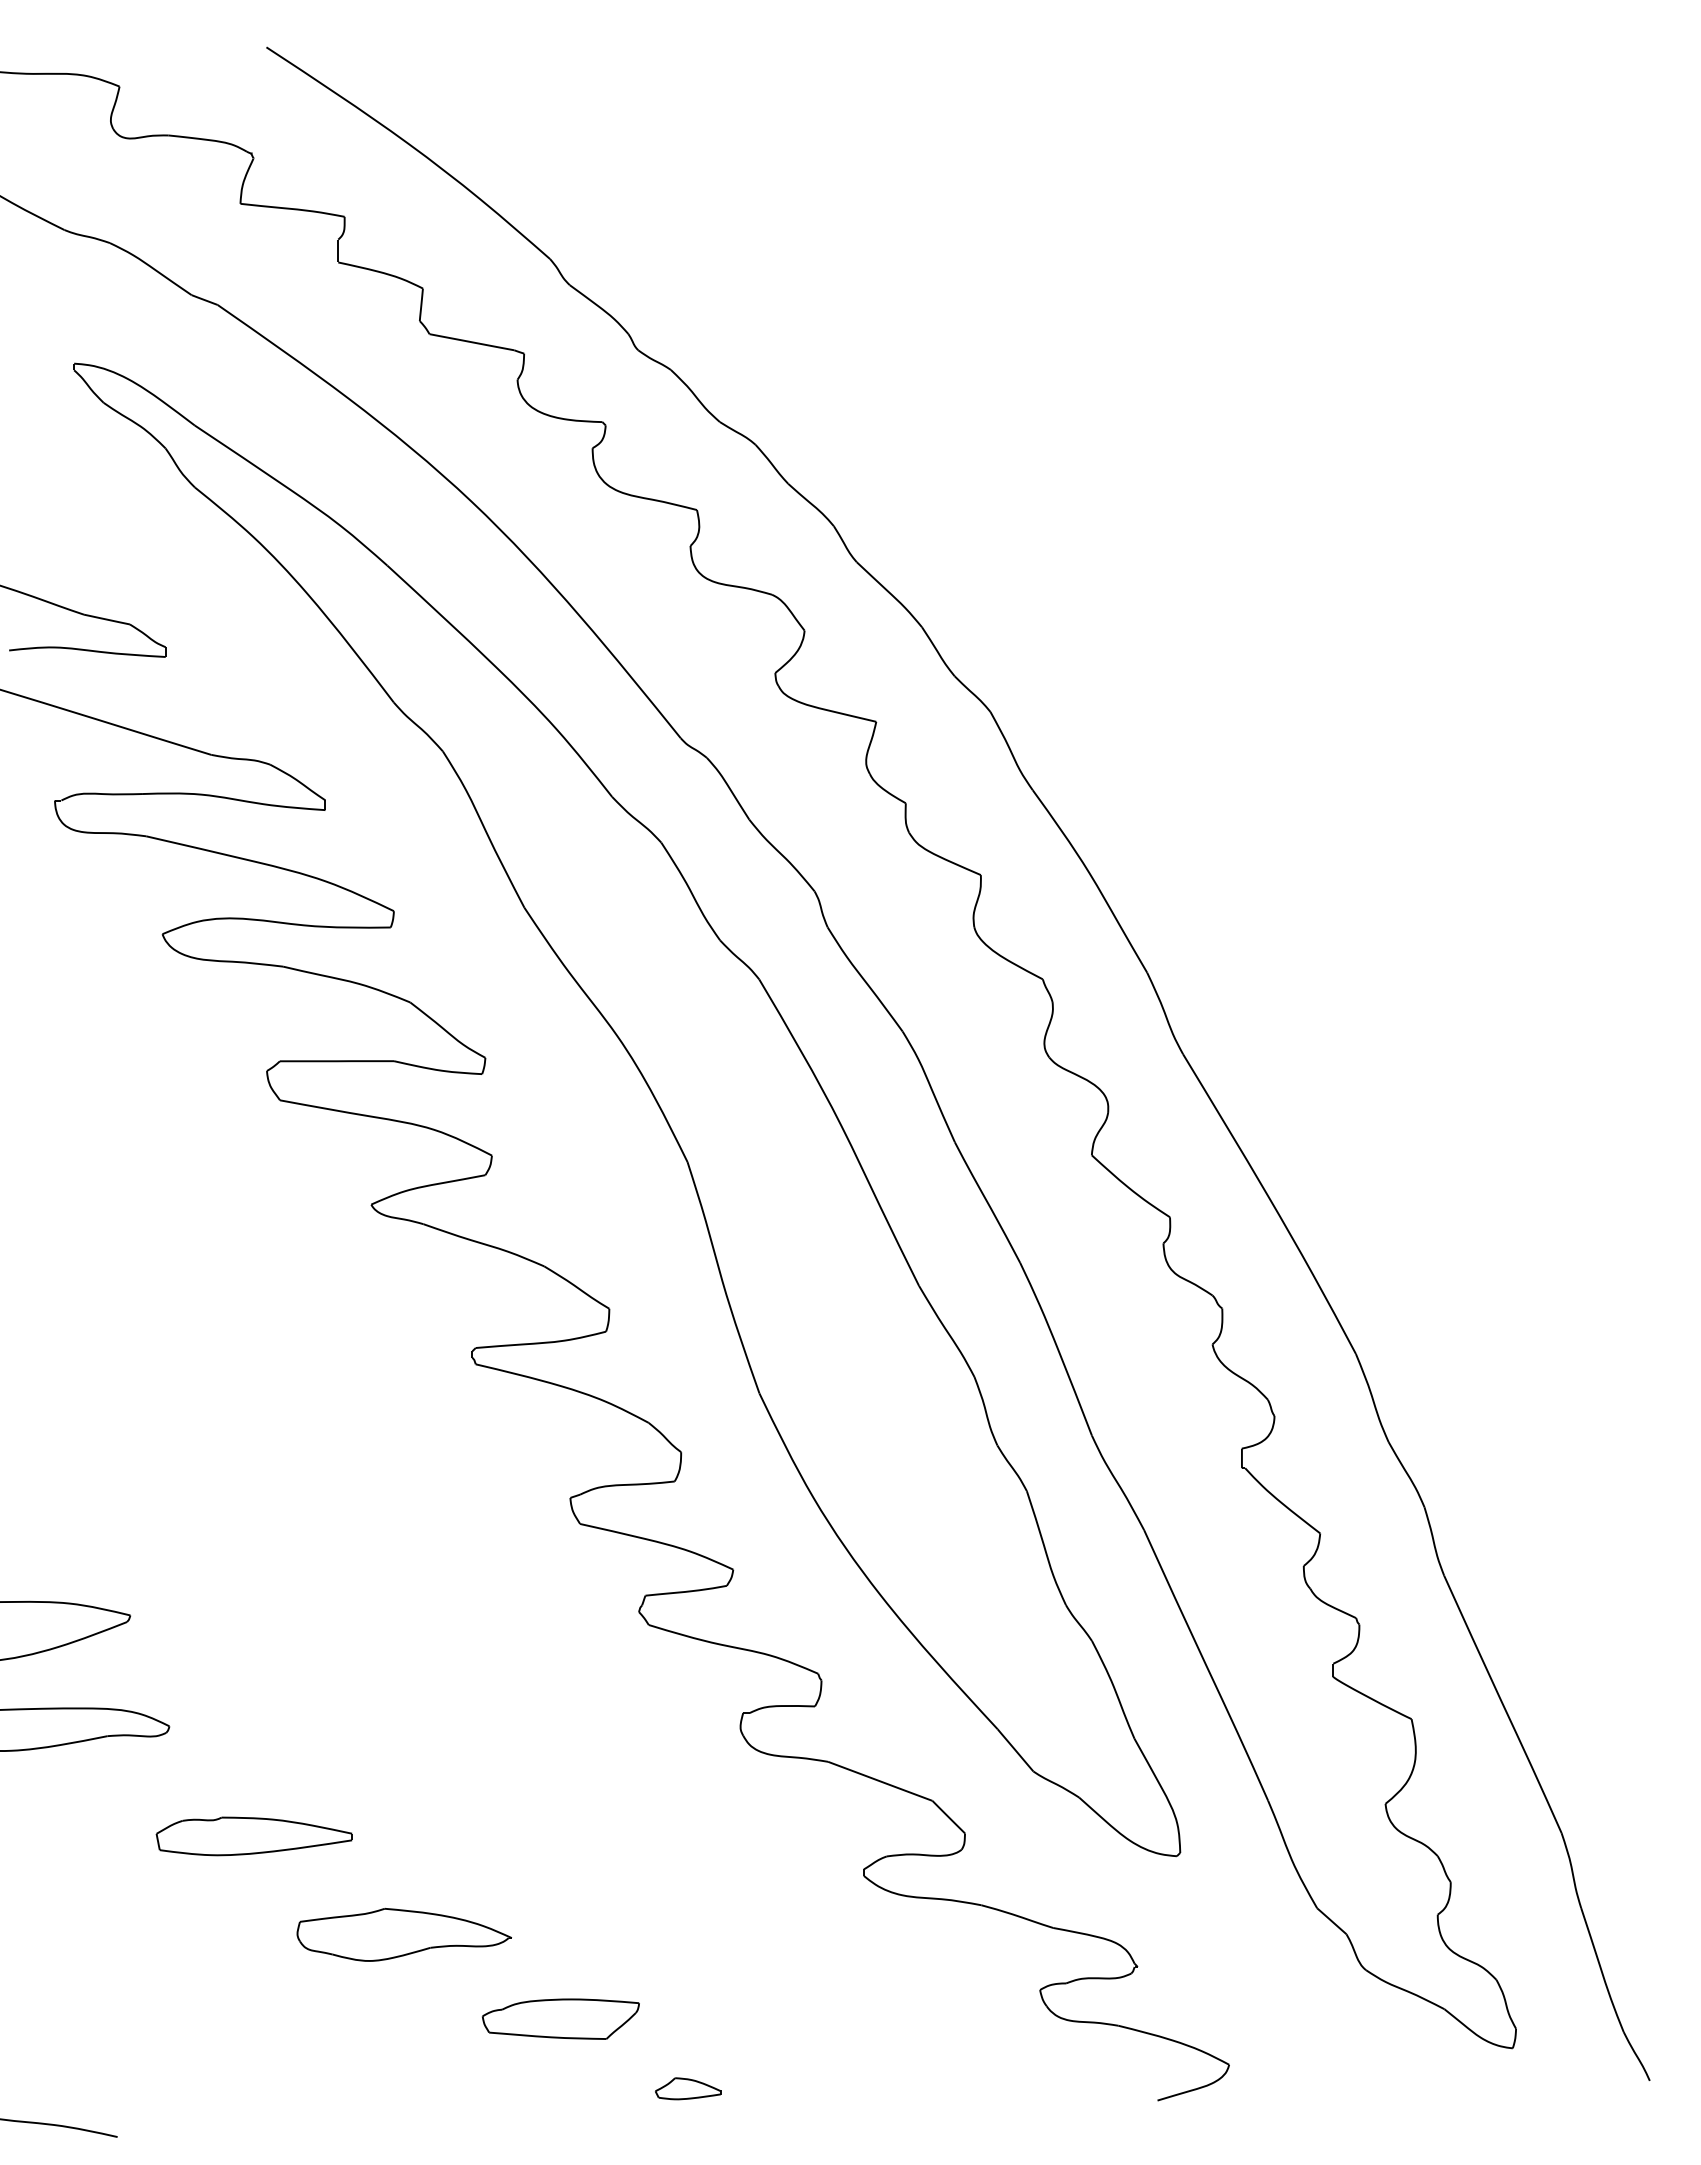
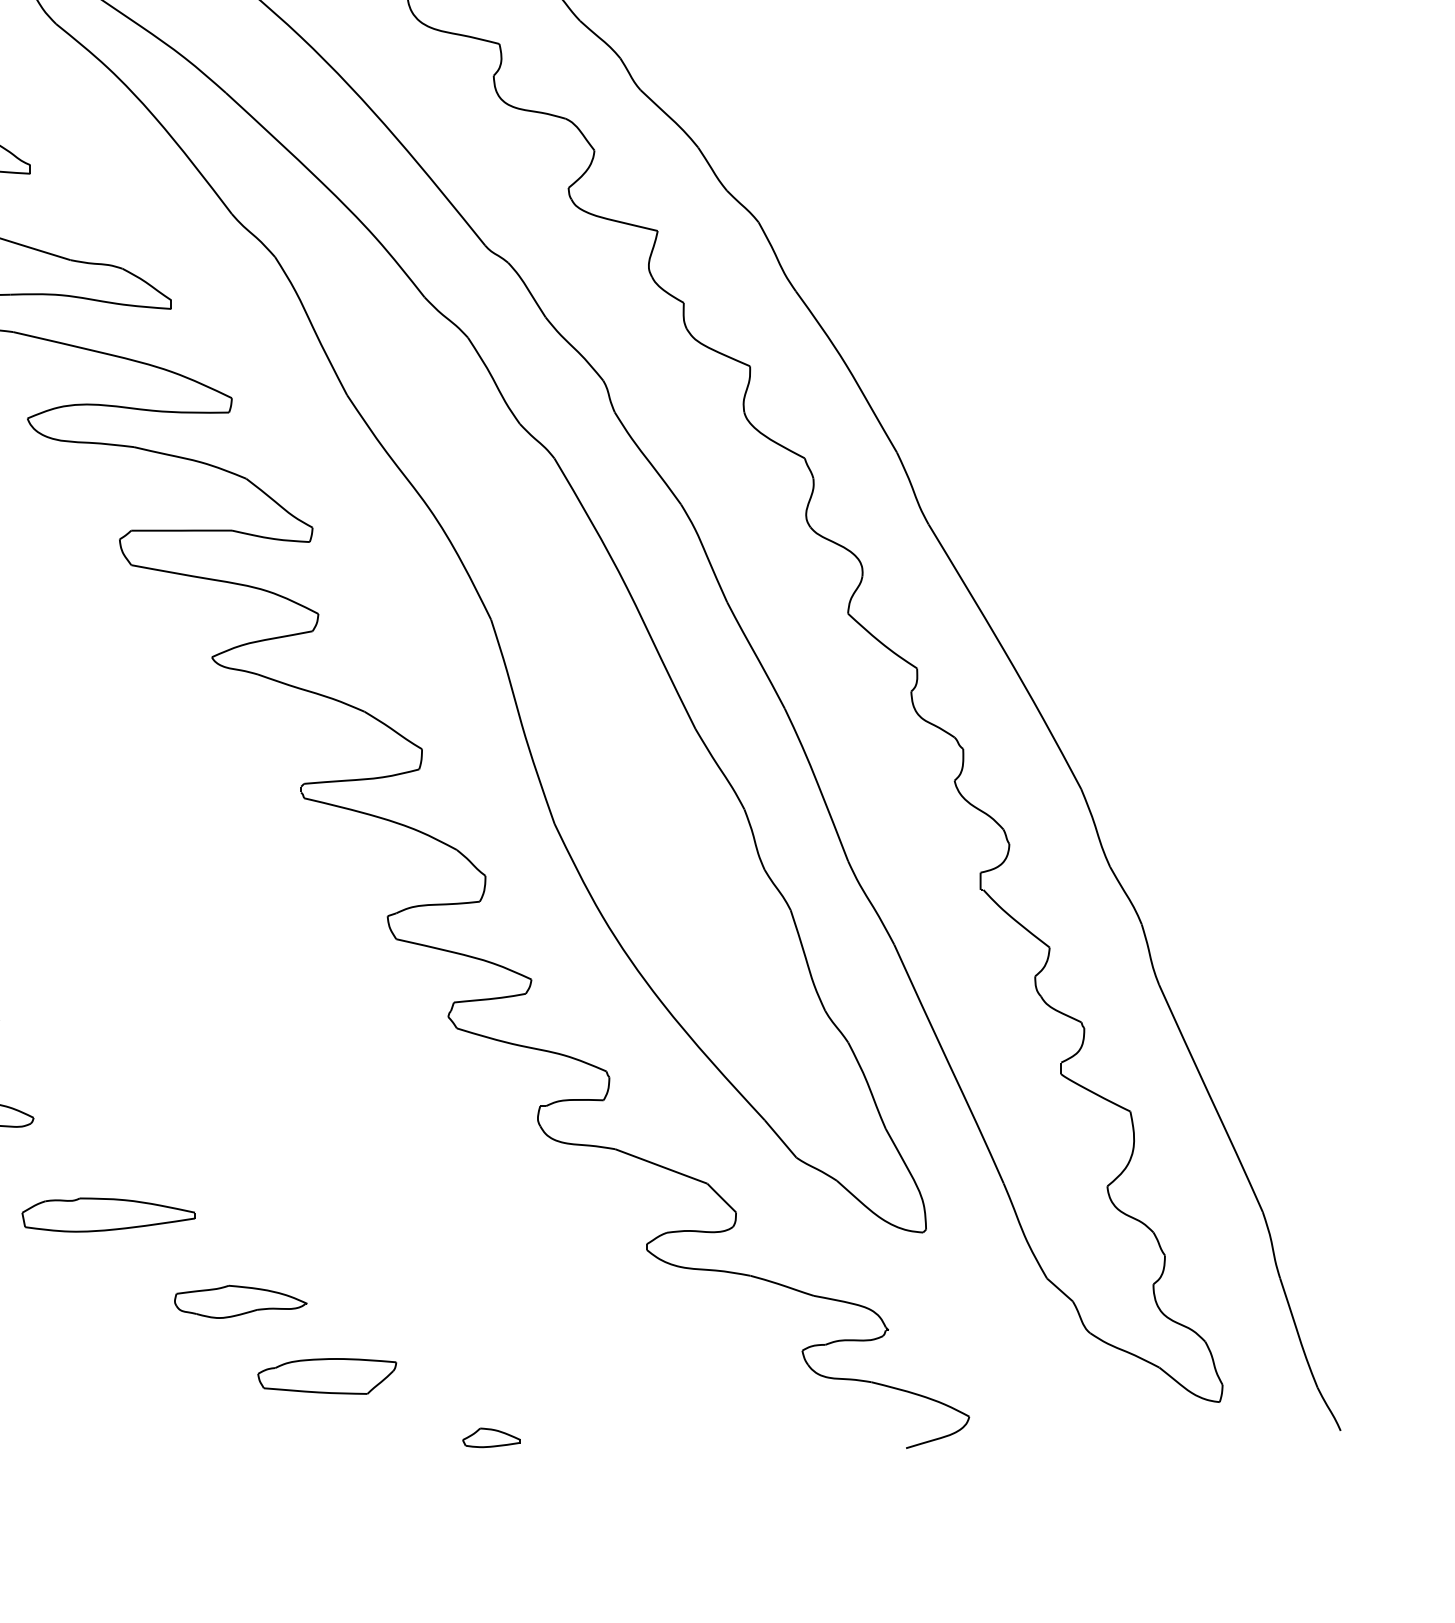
part: (403, 1934) -> (240, 1301), size x0.7
part: (560, 2018) -> (326, 1375), moved

